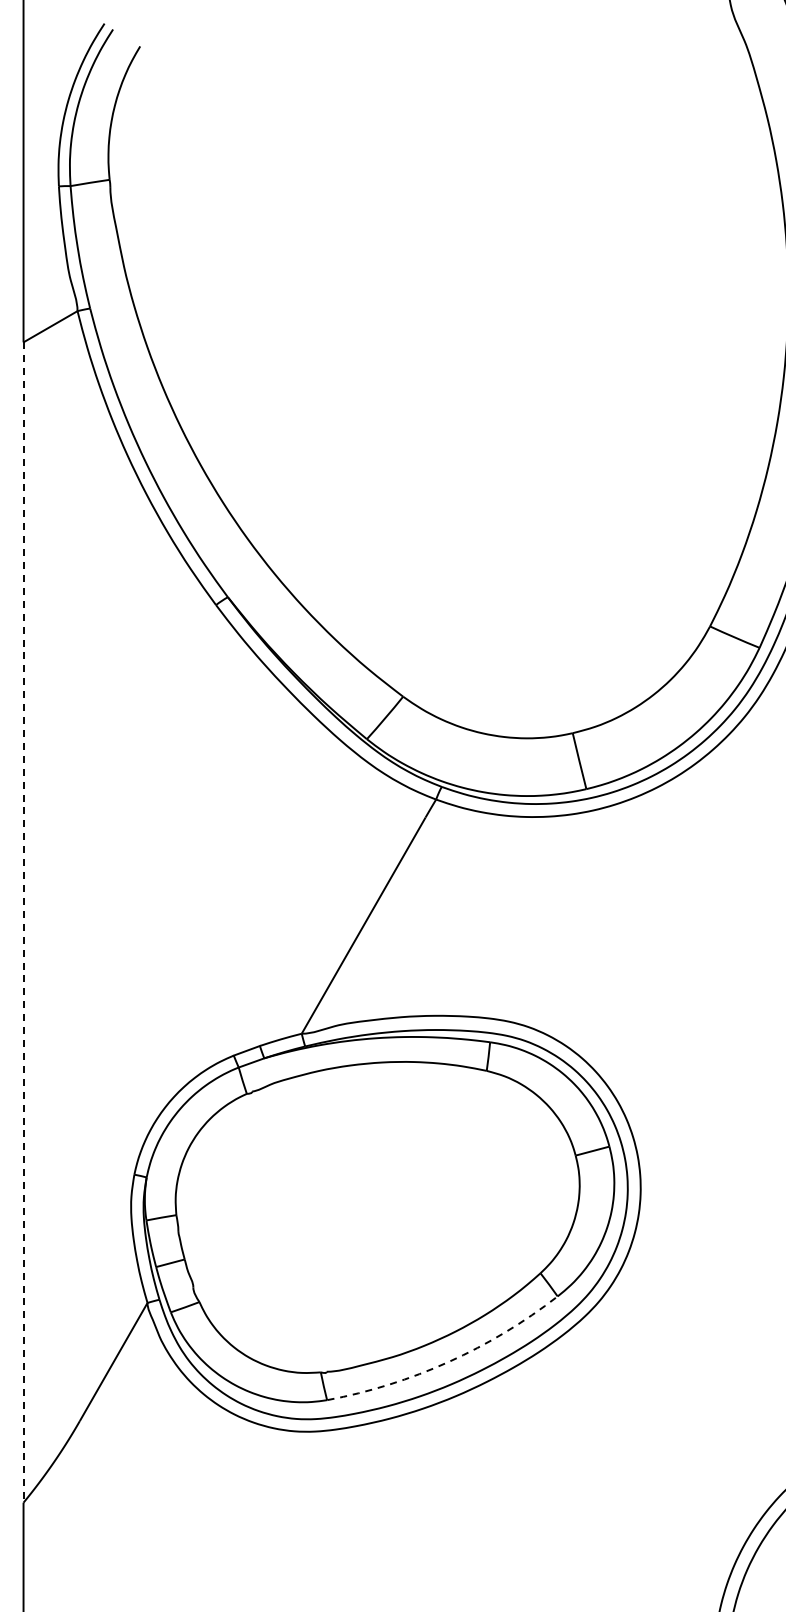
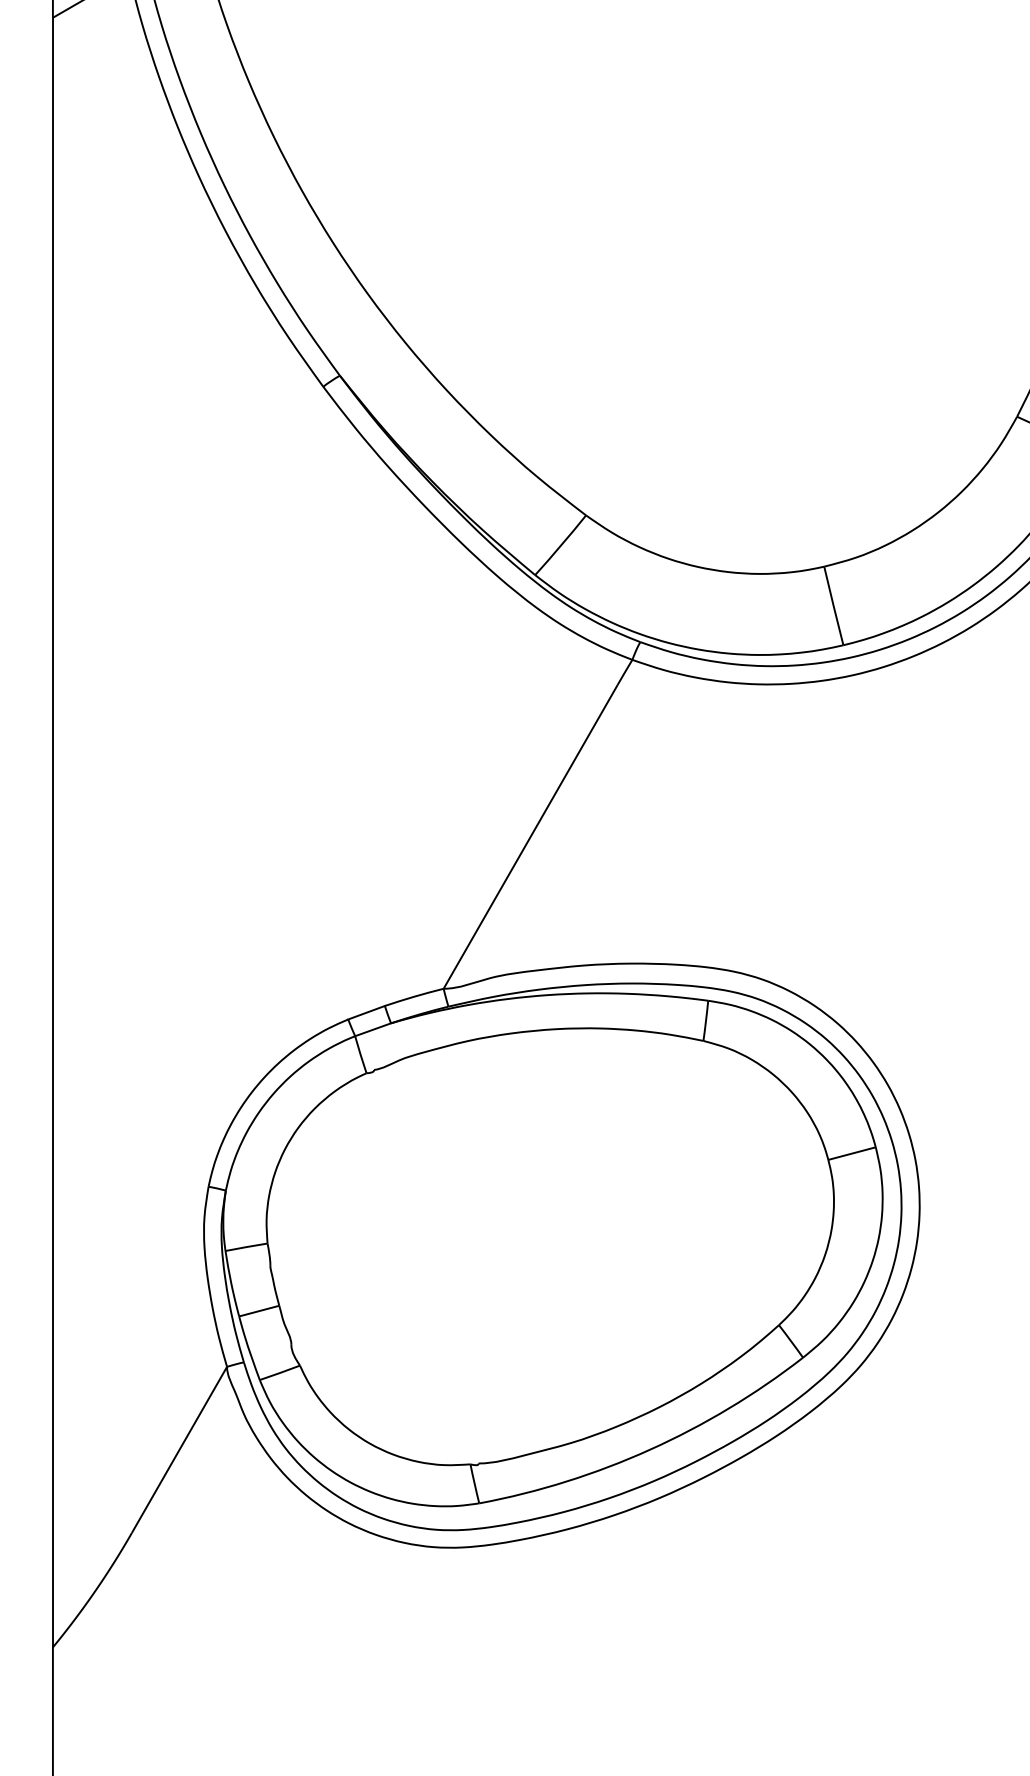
line: (23, 923) -> (52, 833), dashed -> solid
arc: (448, 1361) -> (649, 1449), dashed -> solid

